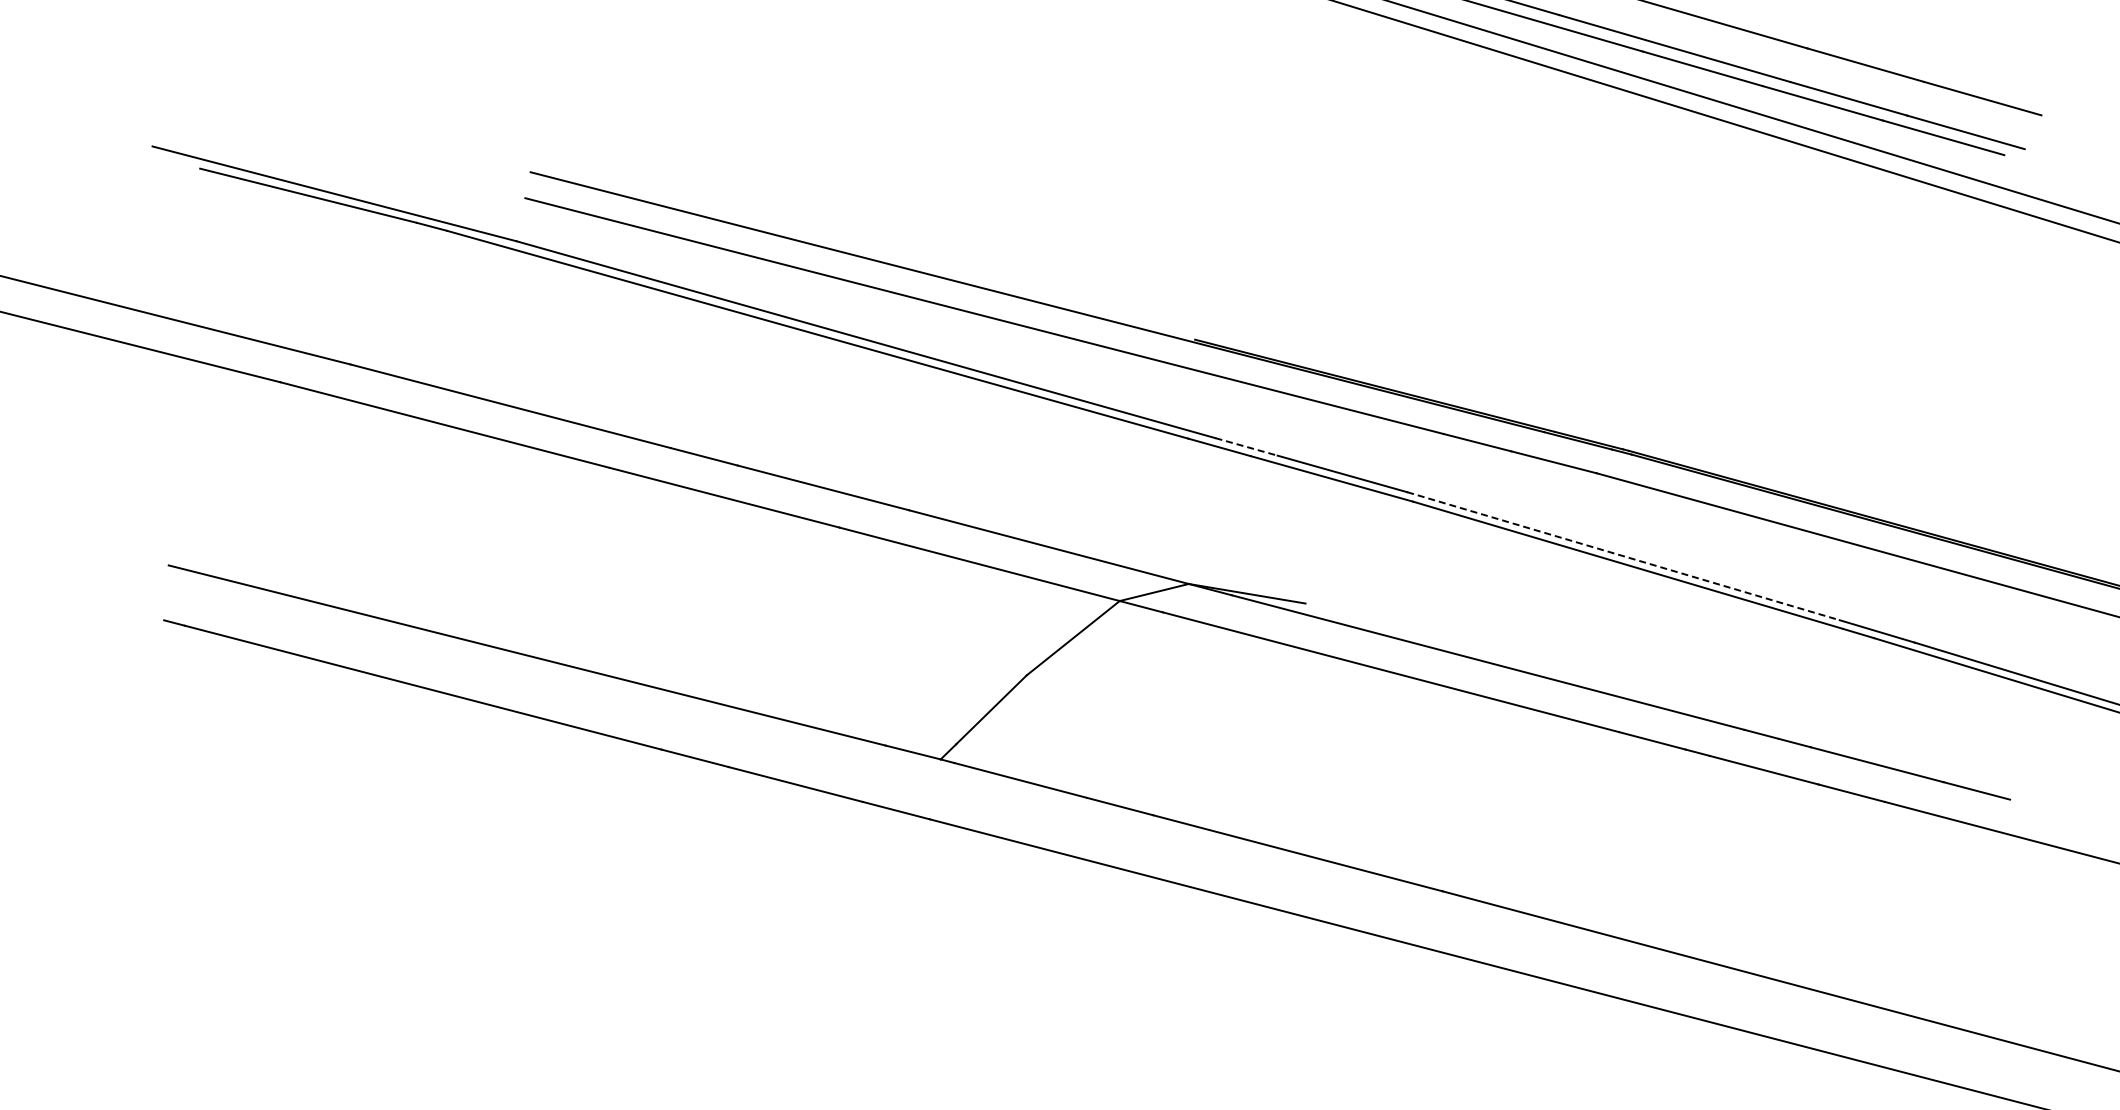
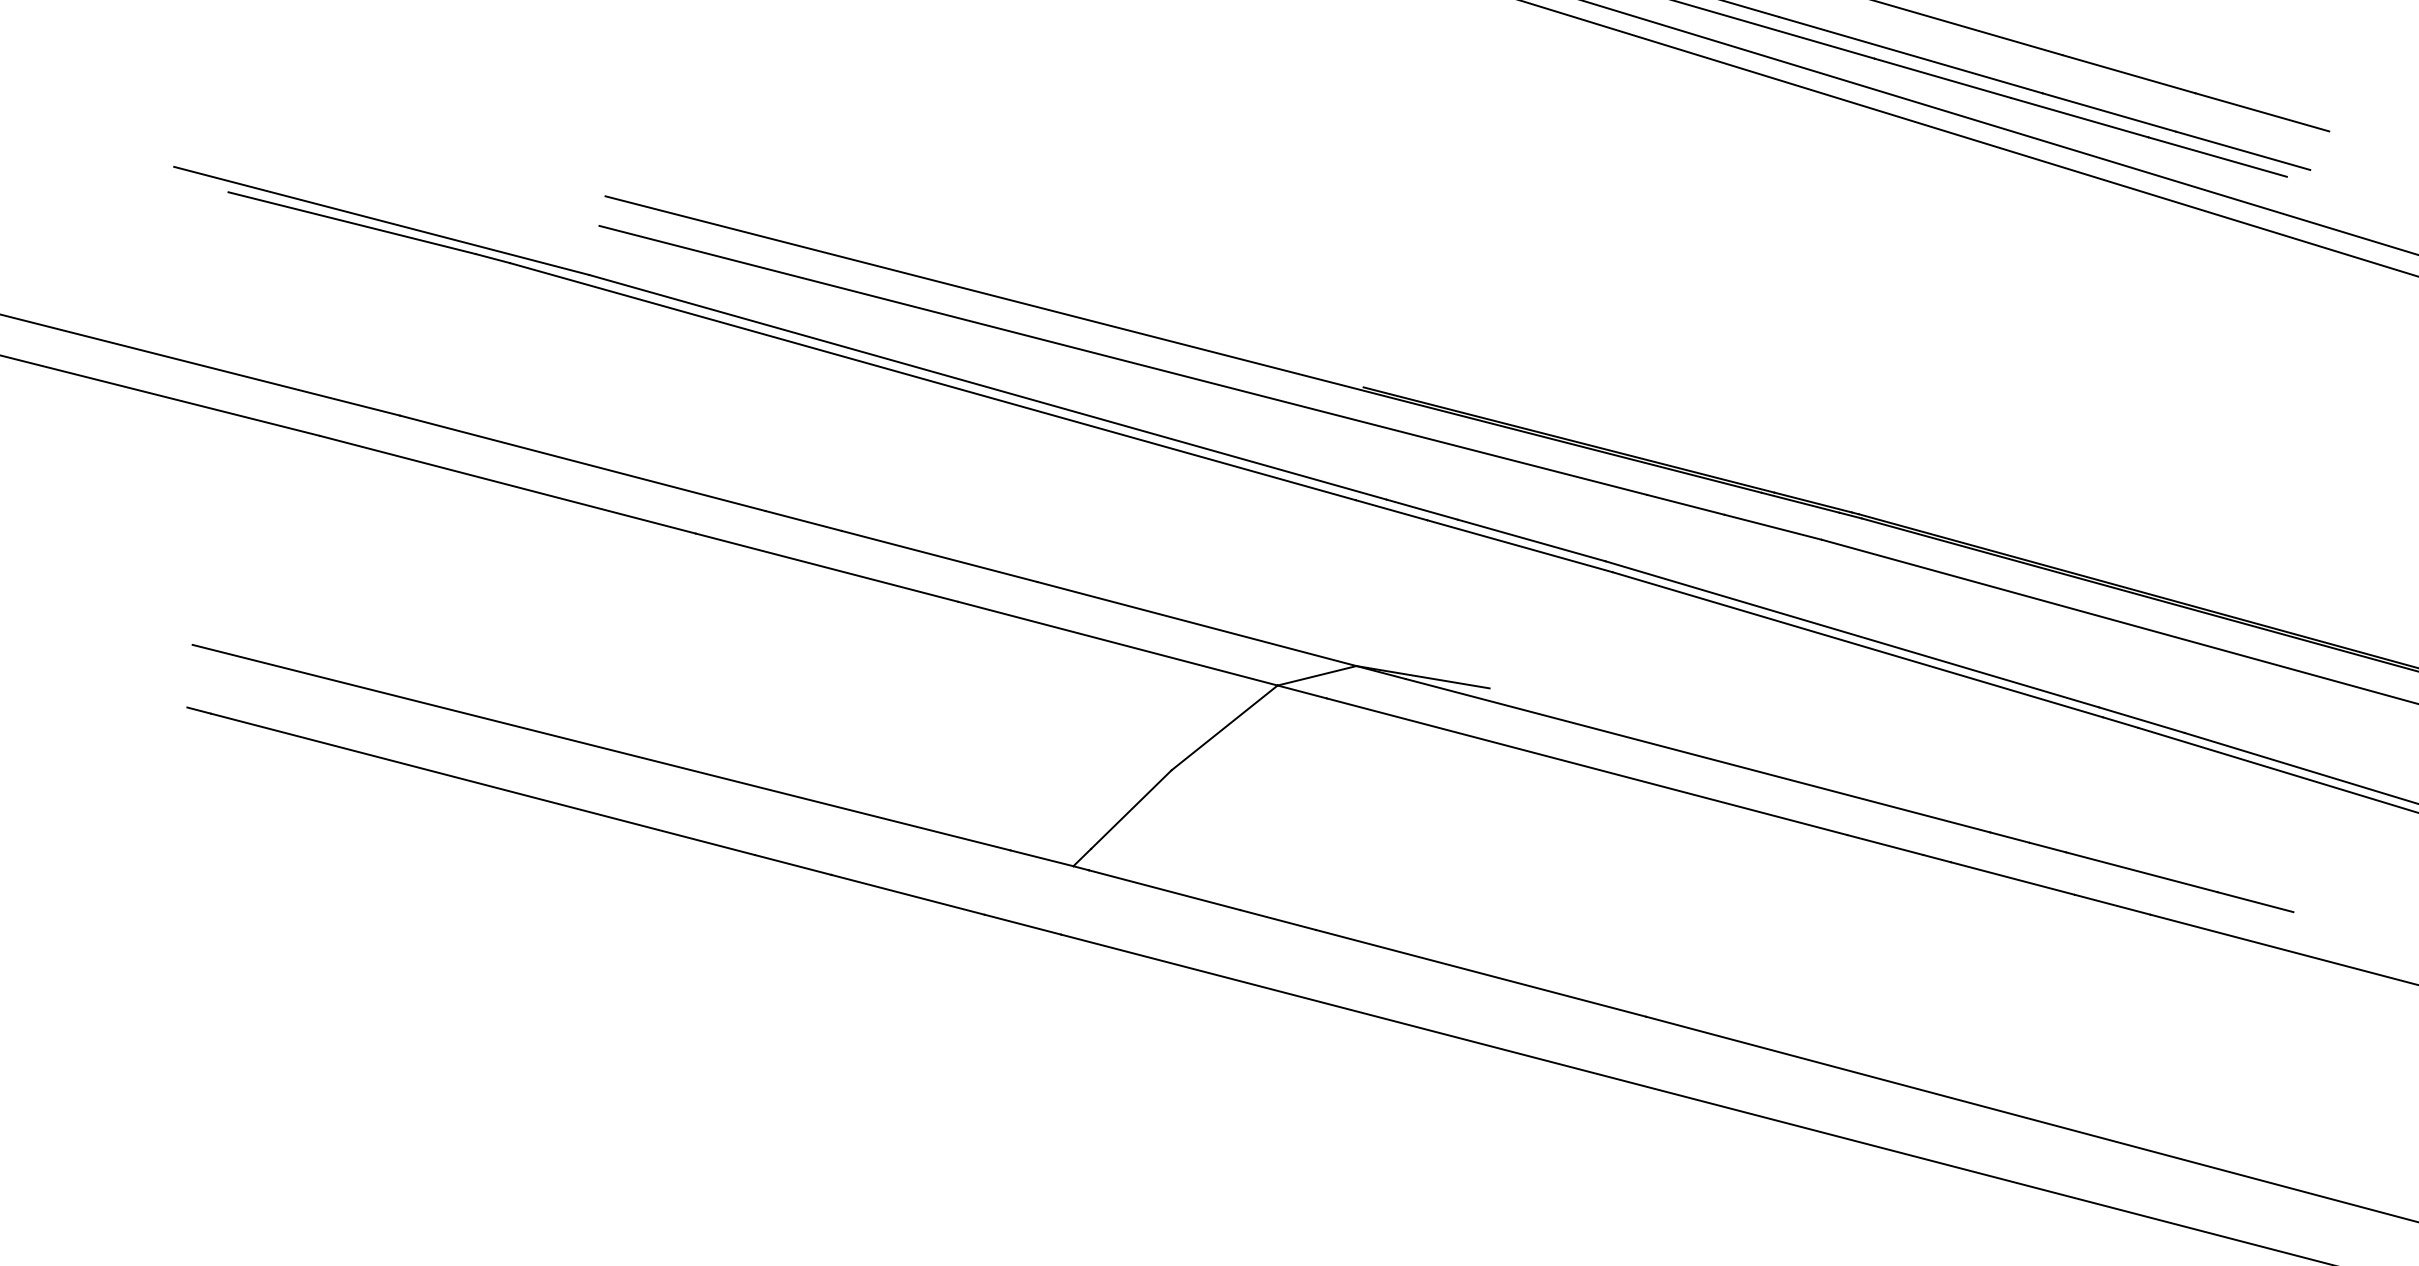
line: (1247, 447) -> (1423, 510), dashed -> solid
line: (1623, 556) -> (1852, 634), dashed -> solid

